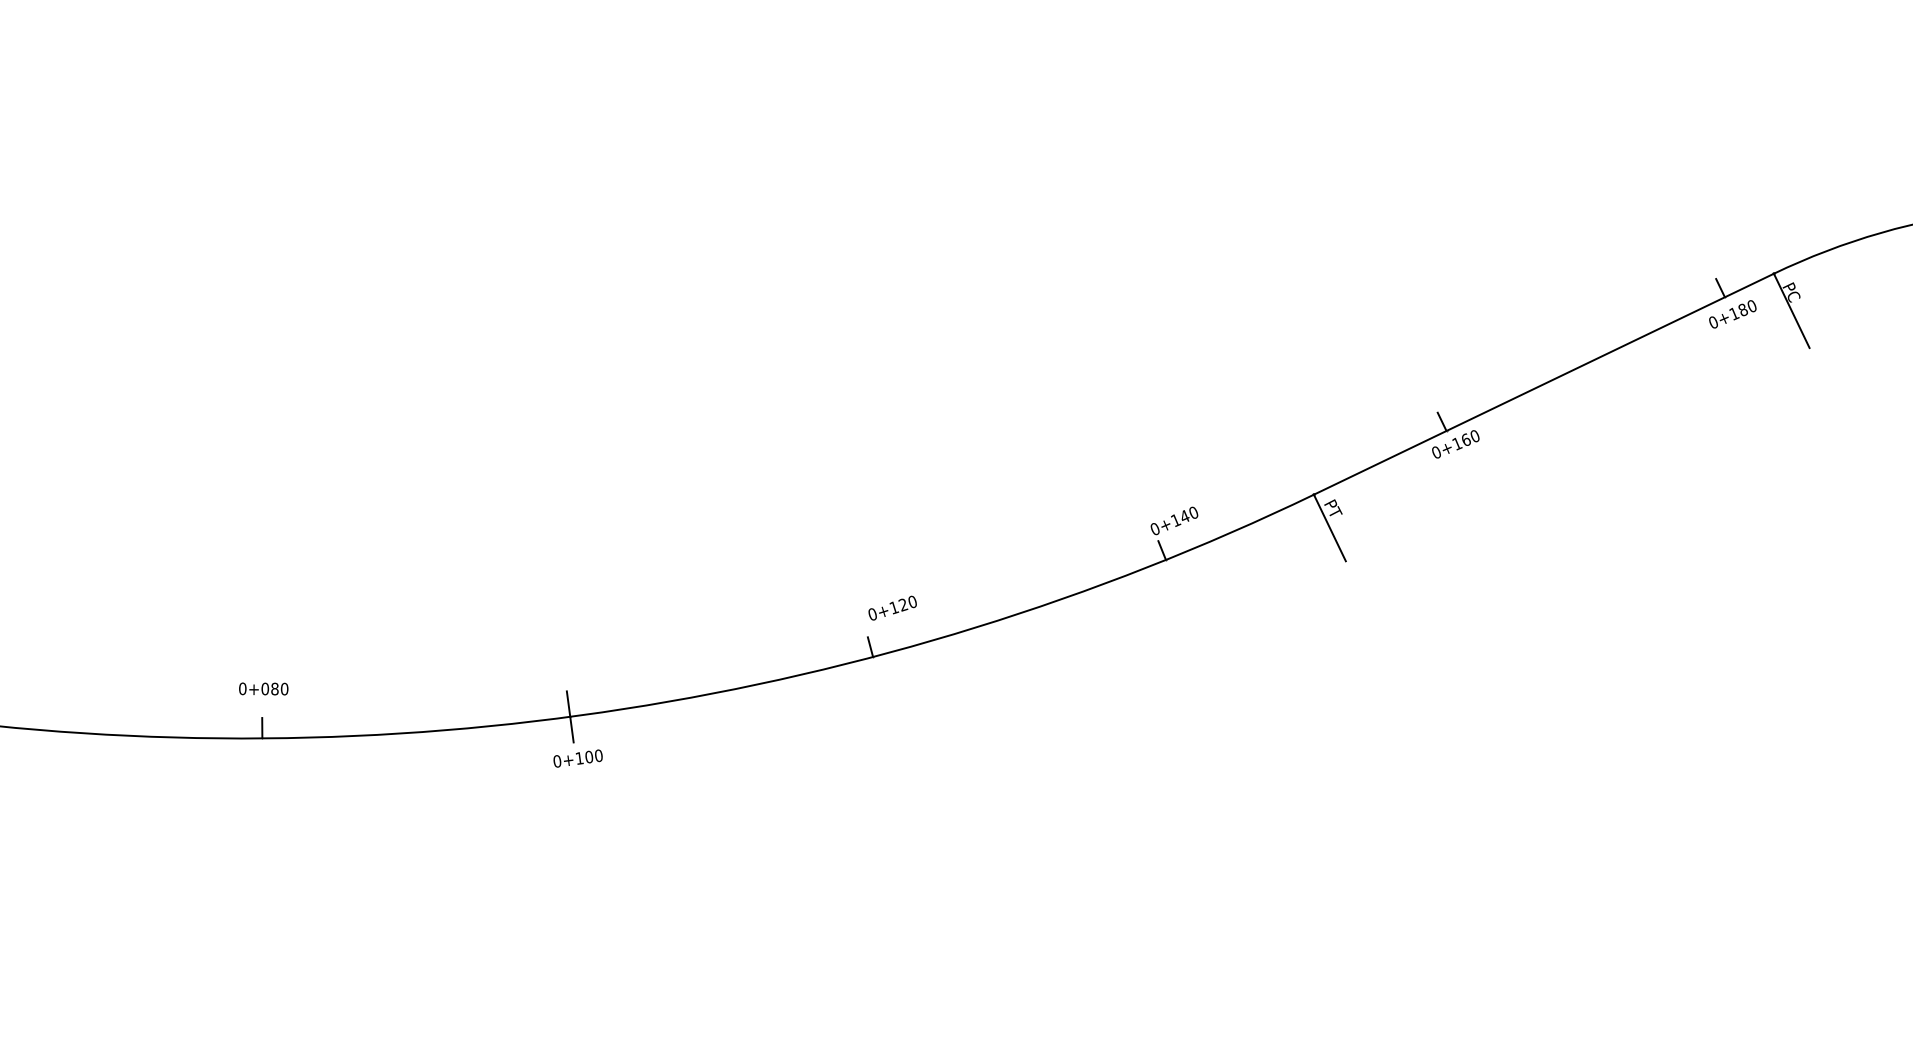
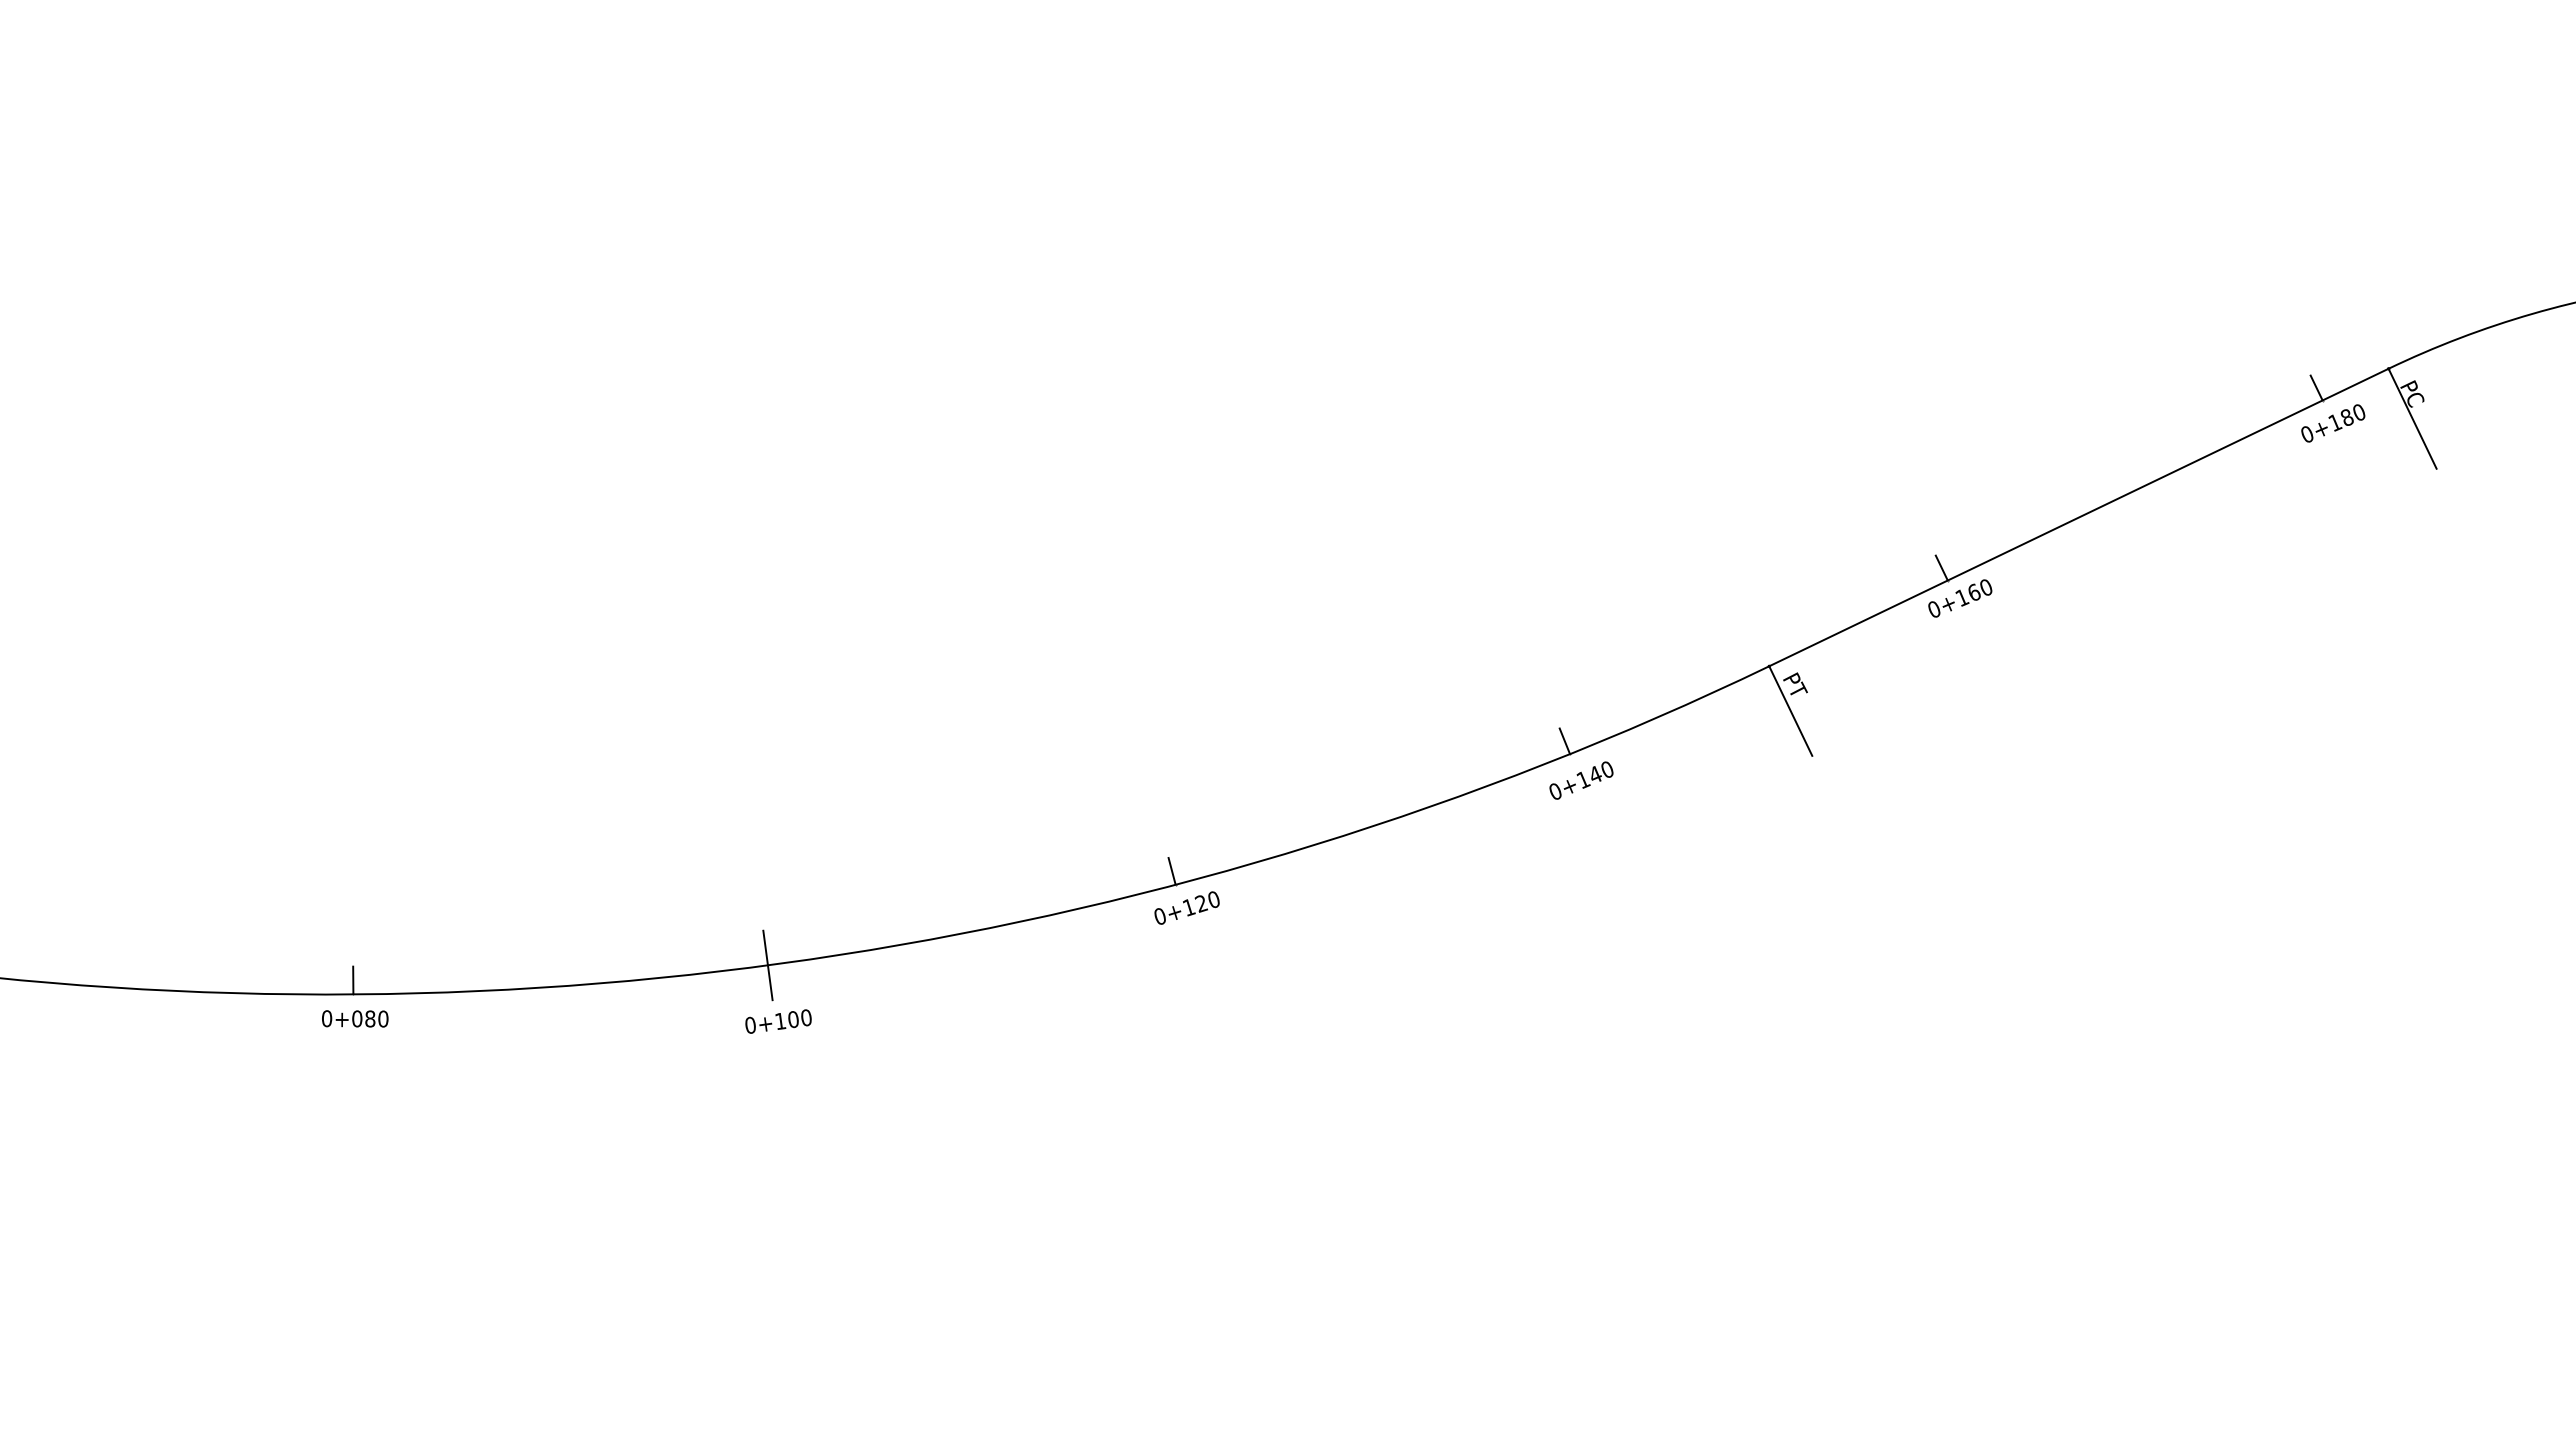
text: (1174, 520) -> (1581, 780), moved
text: (892, 607) -> (1186, 907), moved
text: (263, 688) -> (355, 1018), moved

